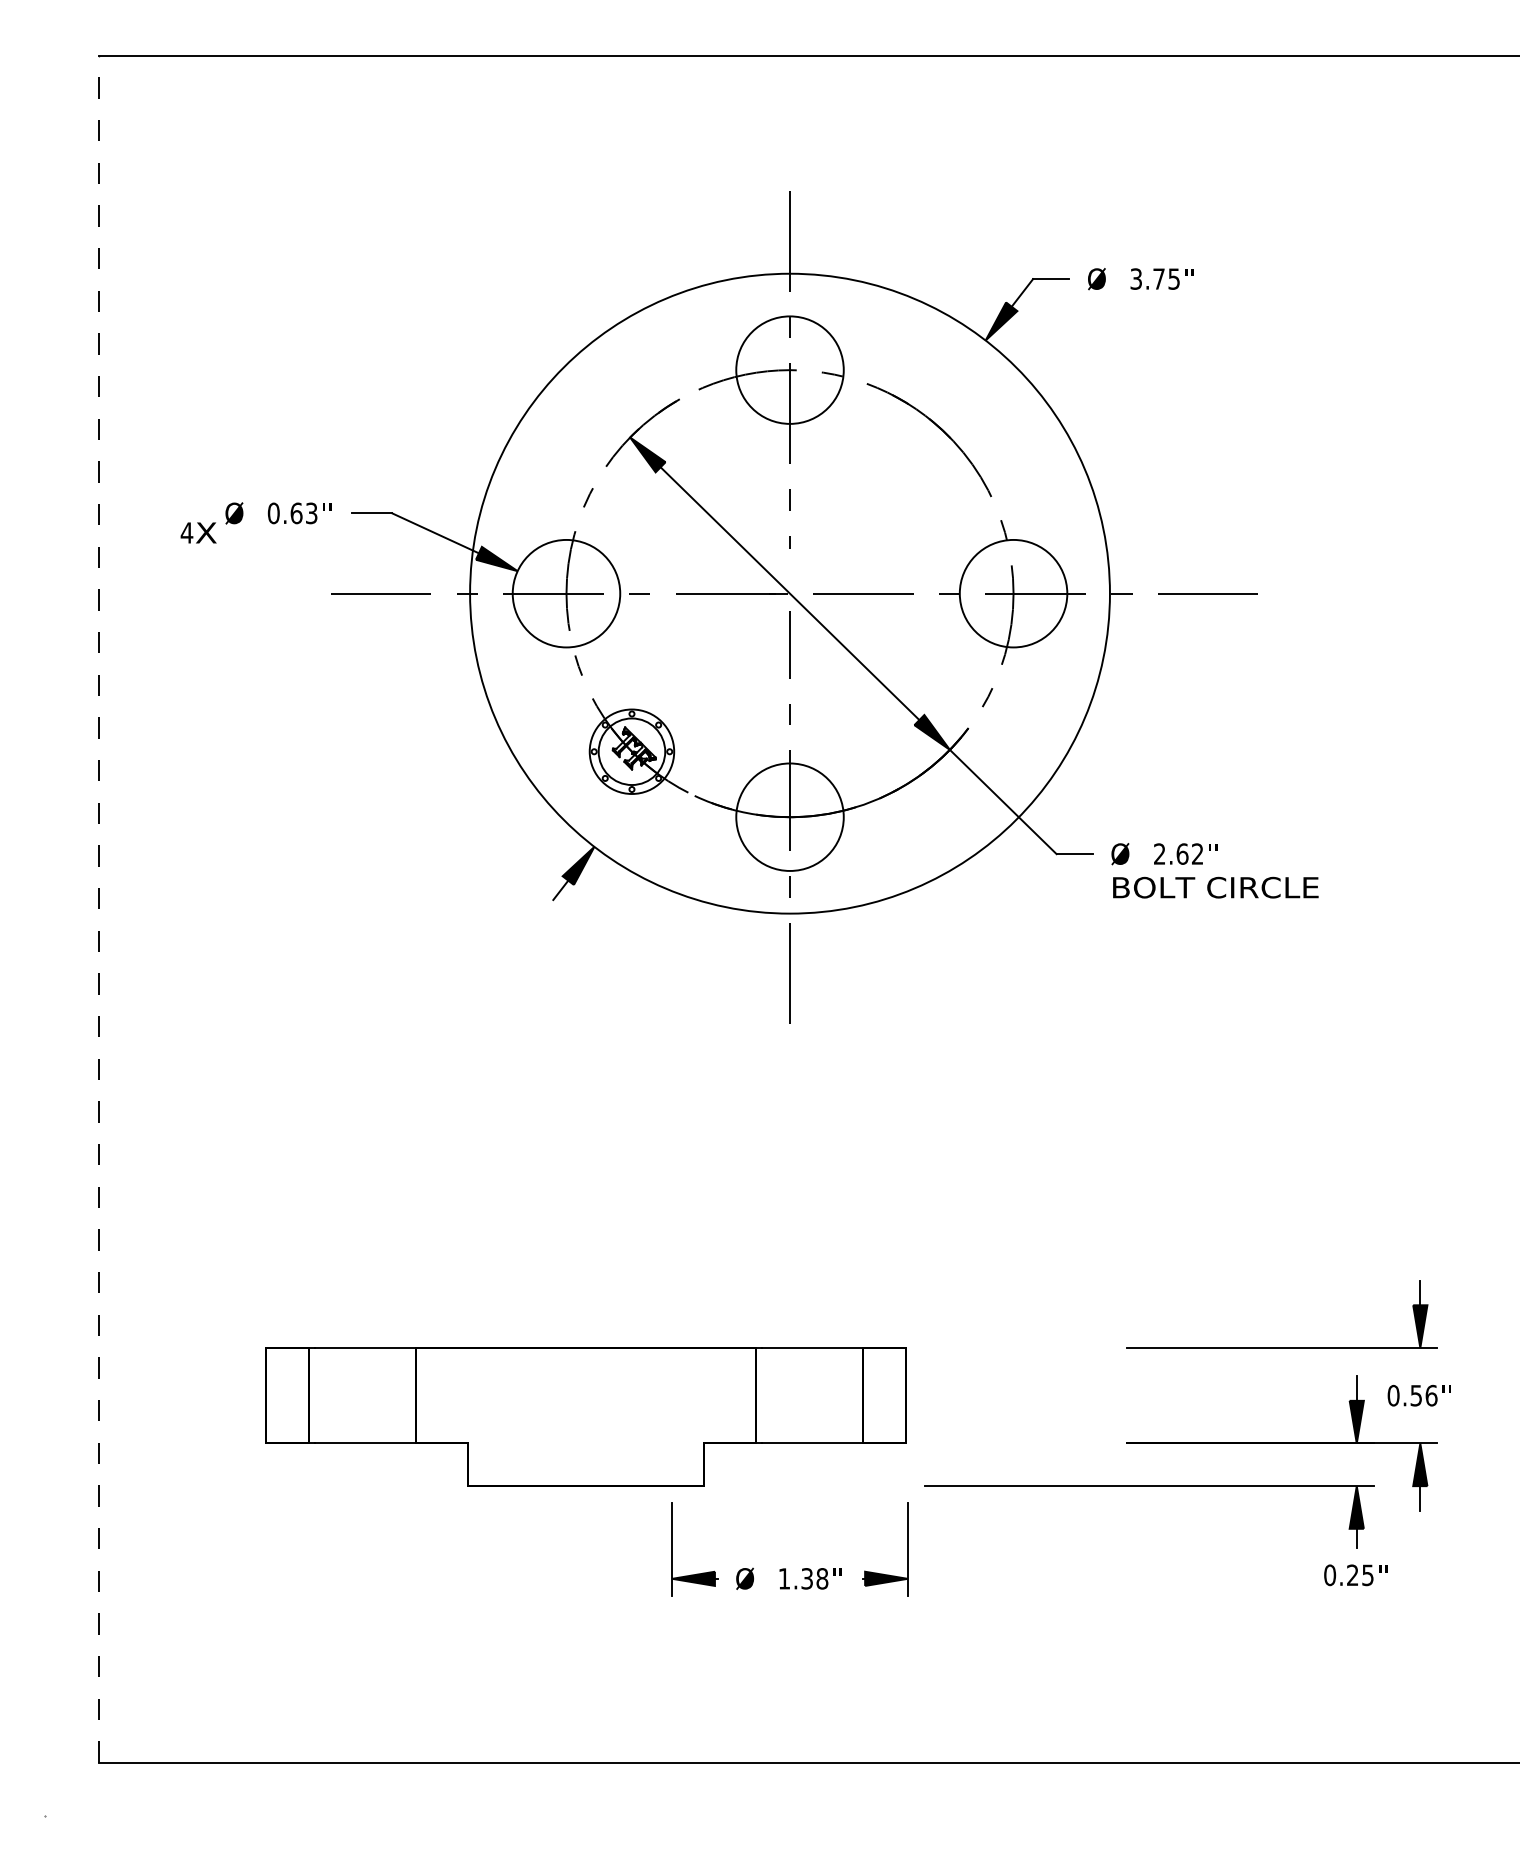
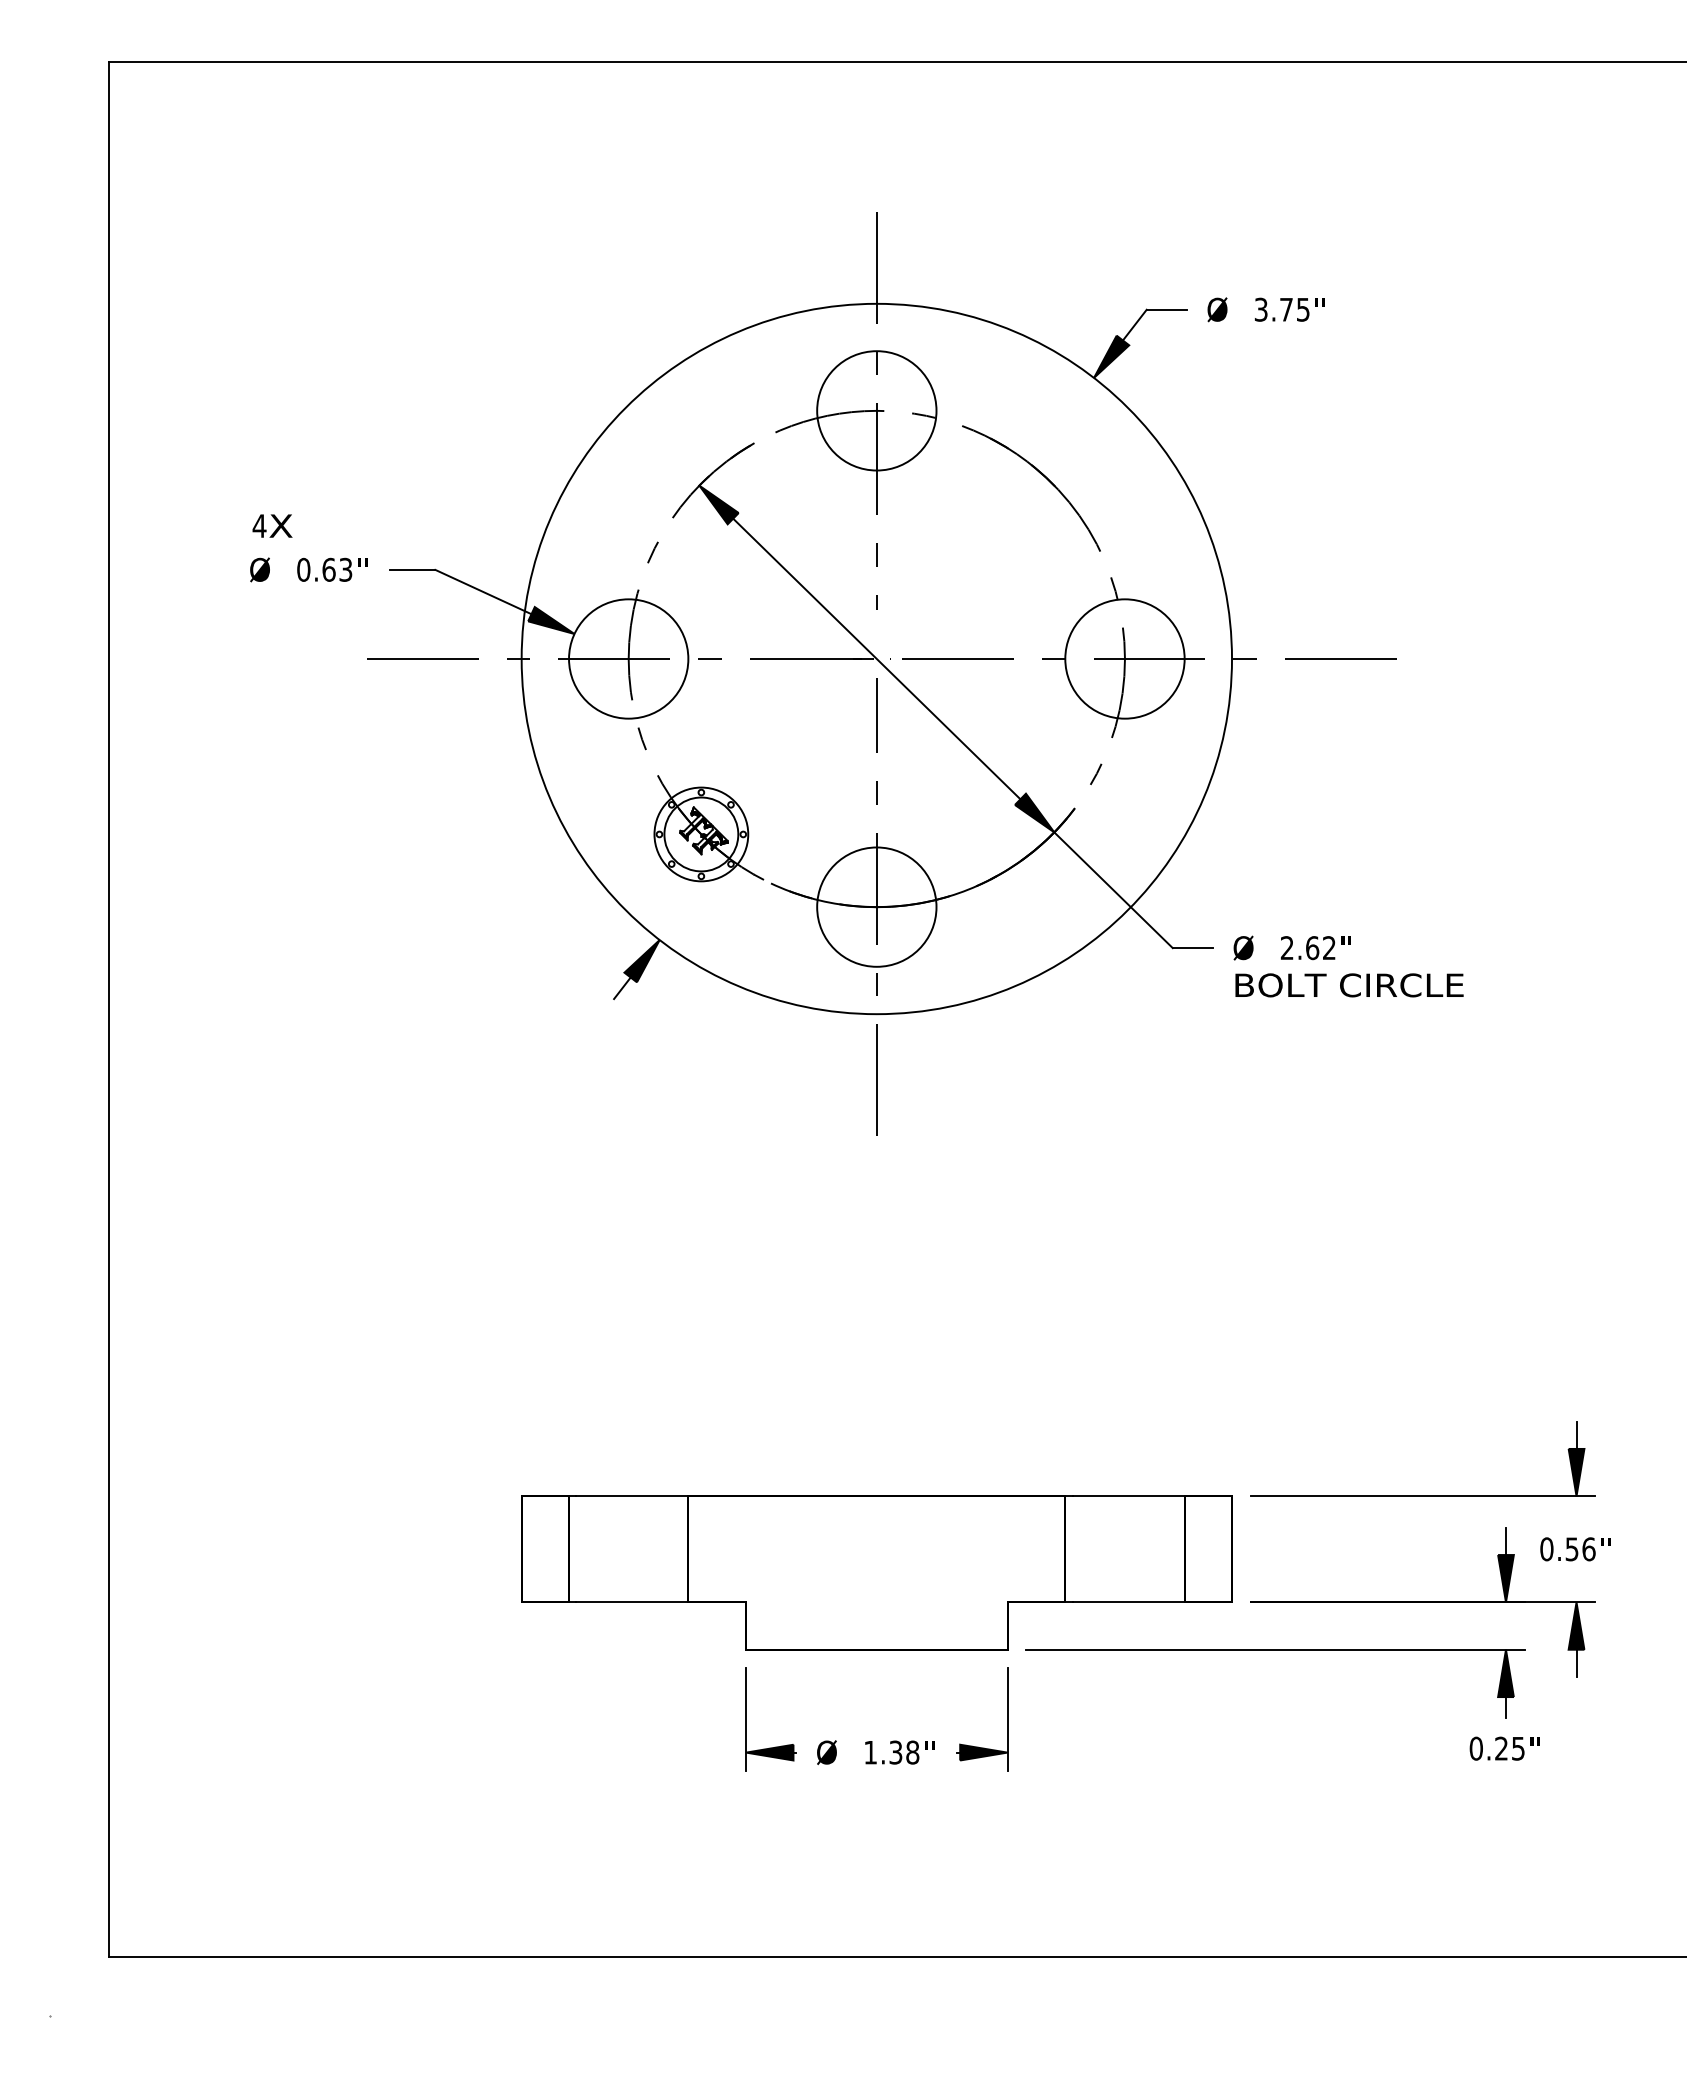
text: (198, 532) -> (272, 525), moved
line: (98, 908) -> (109, 1008), dashed -> solid
part: (585, 1416) -> (876, 1572), moved

